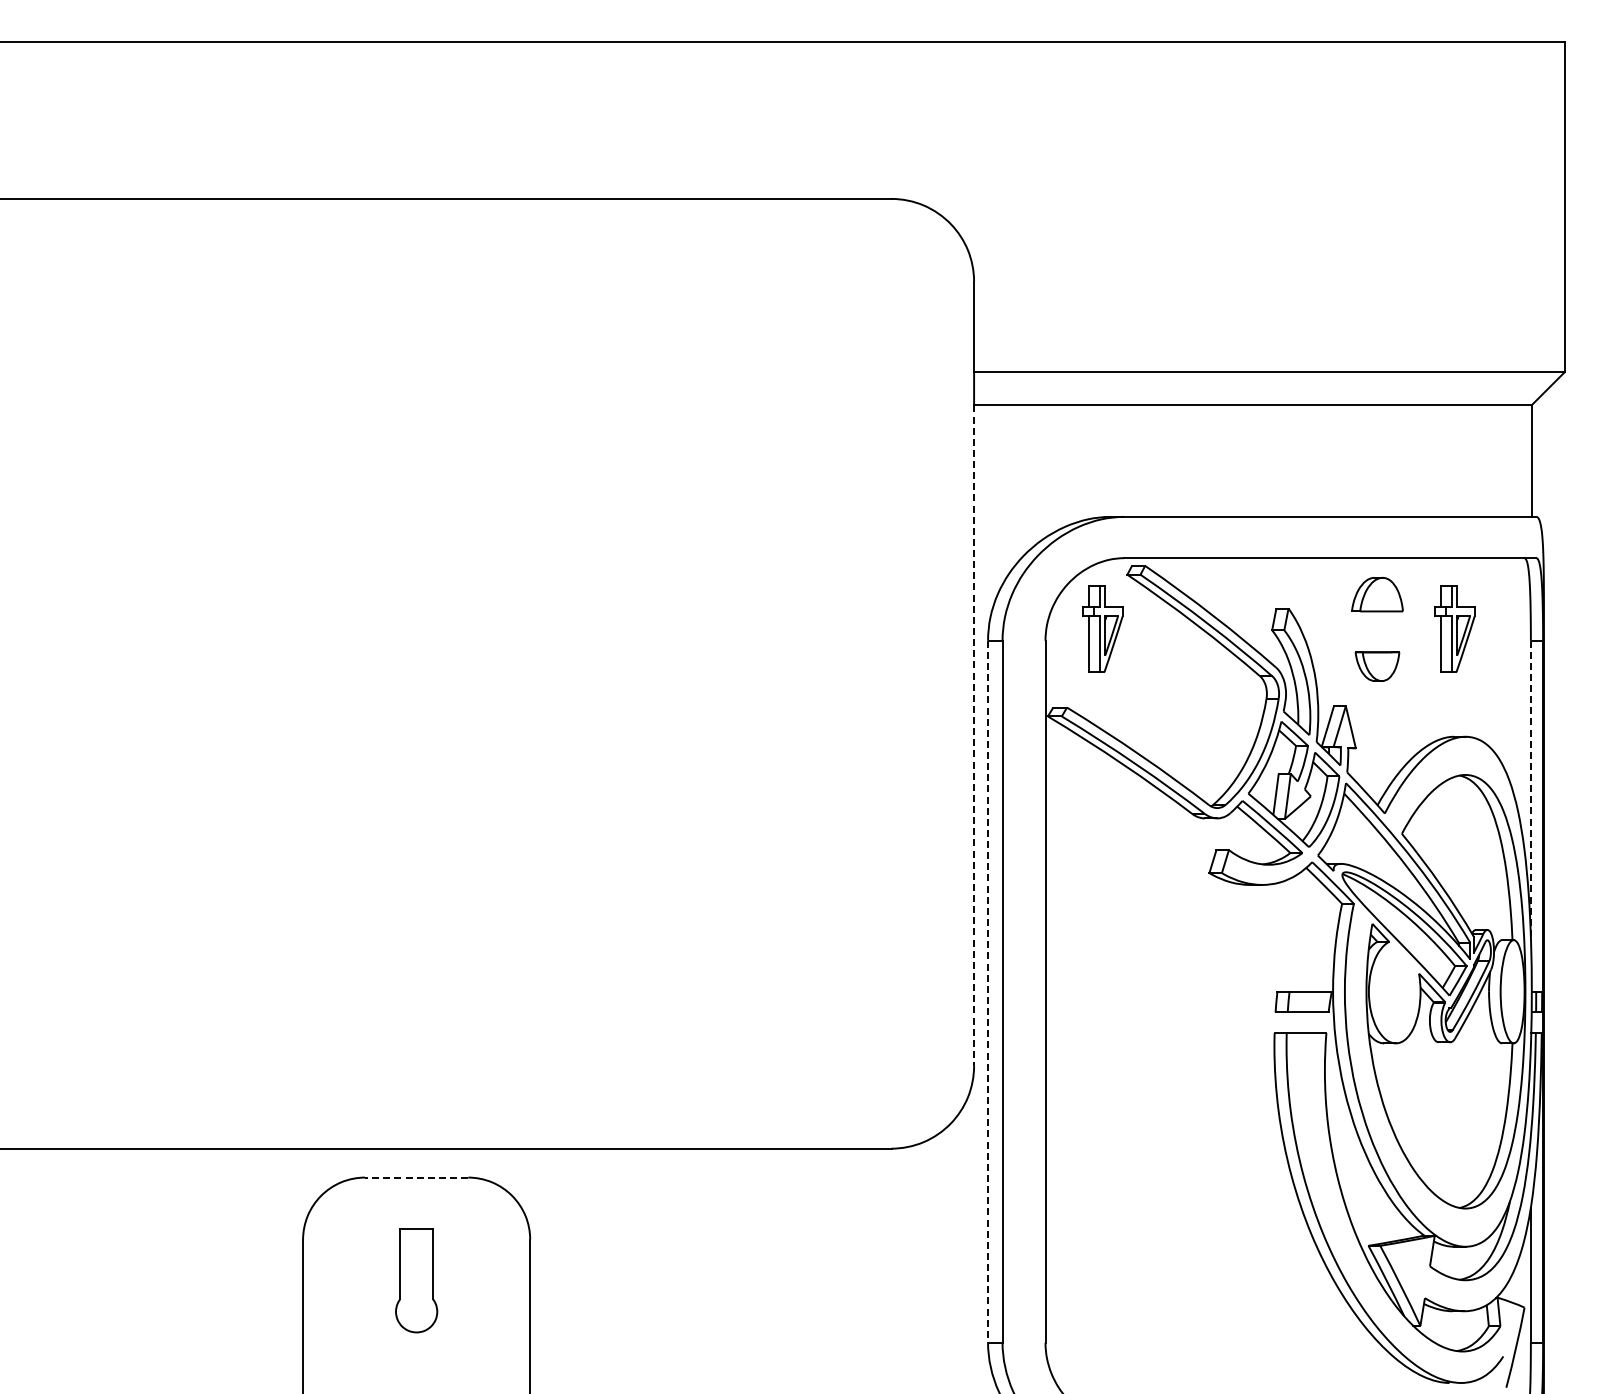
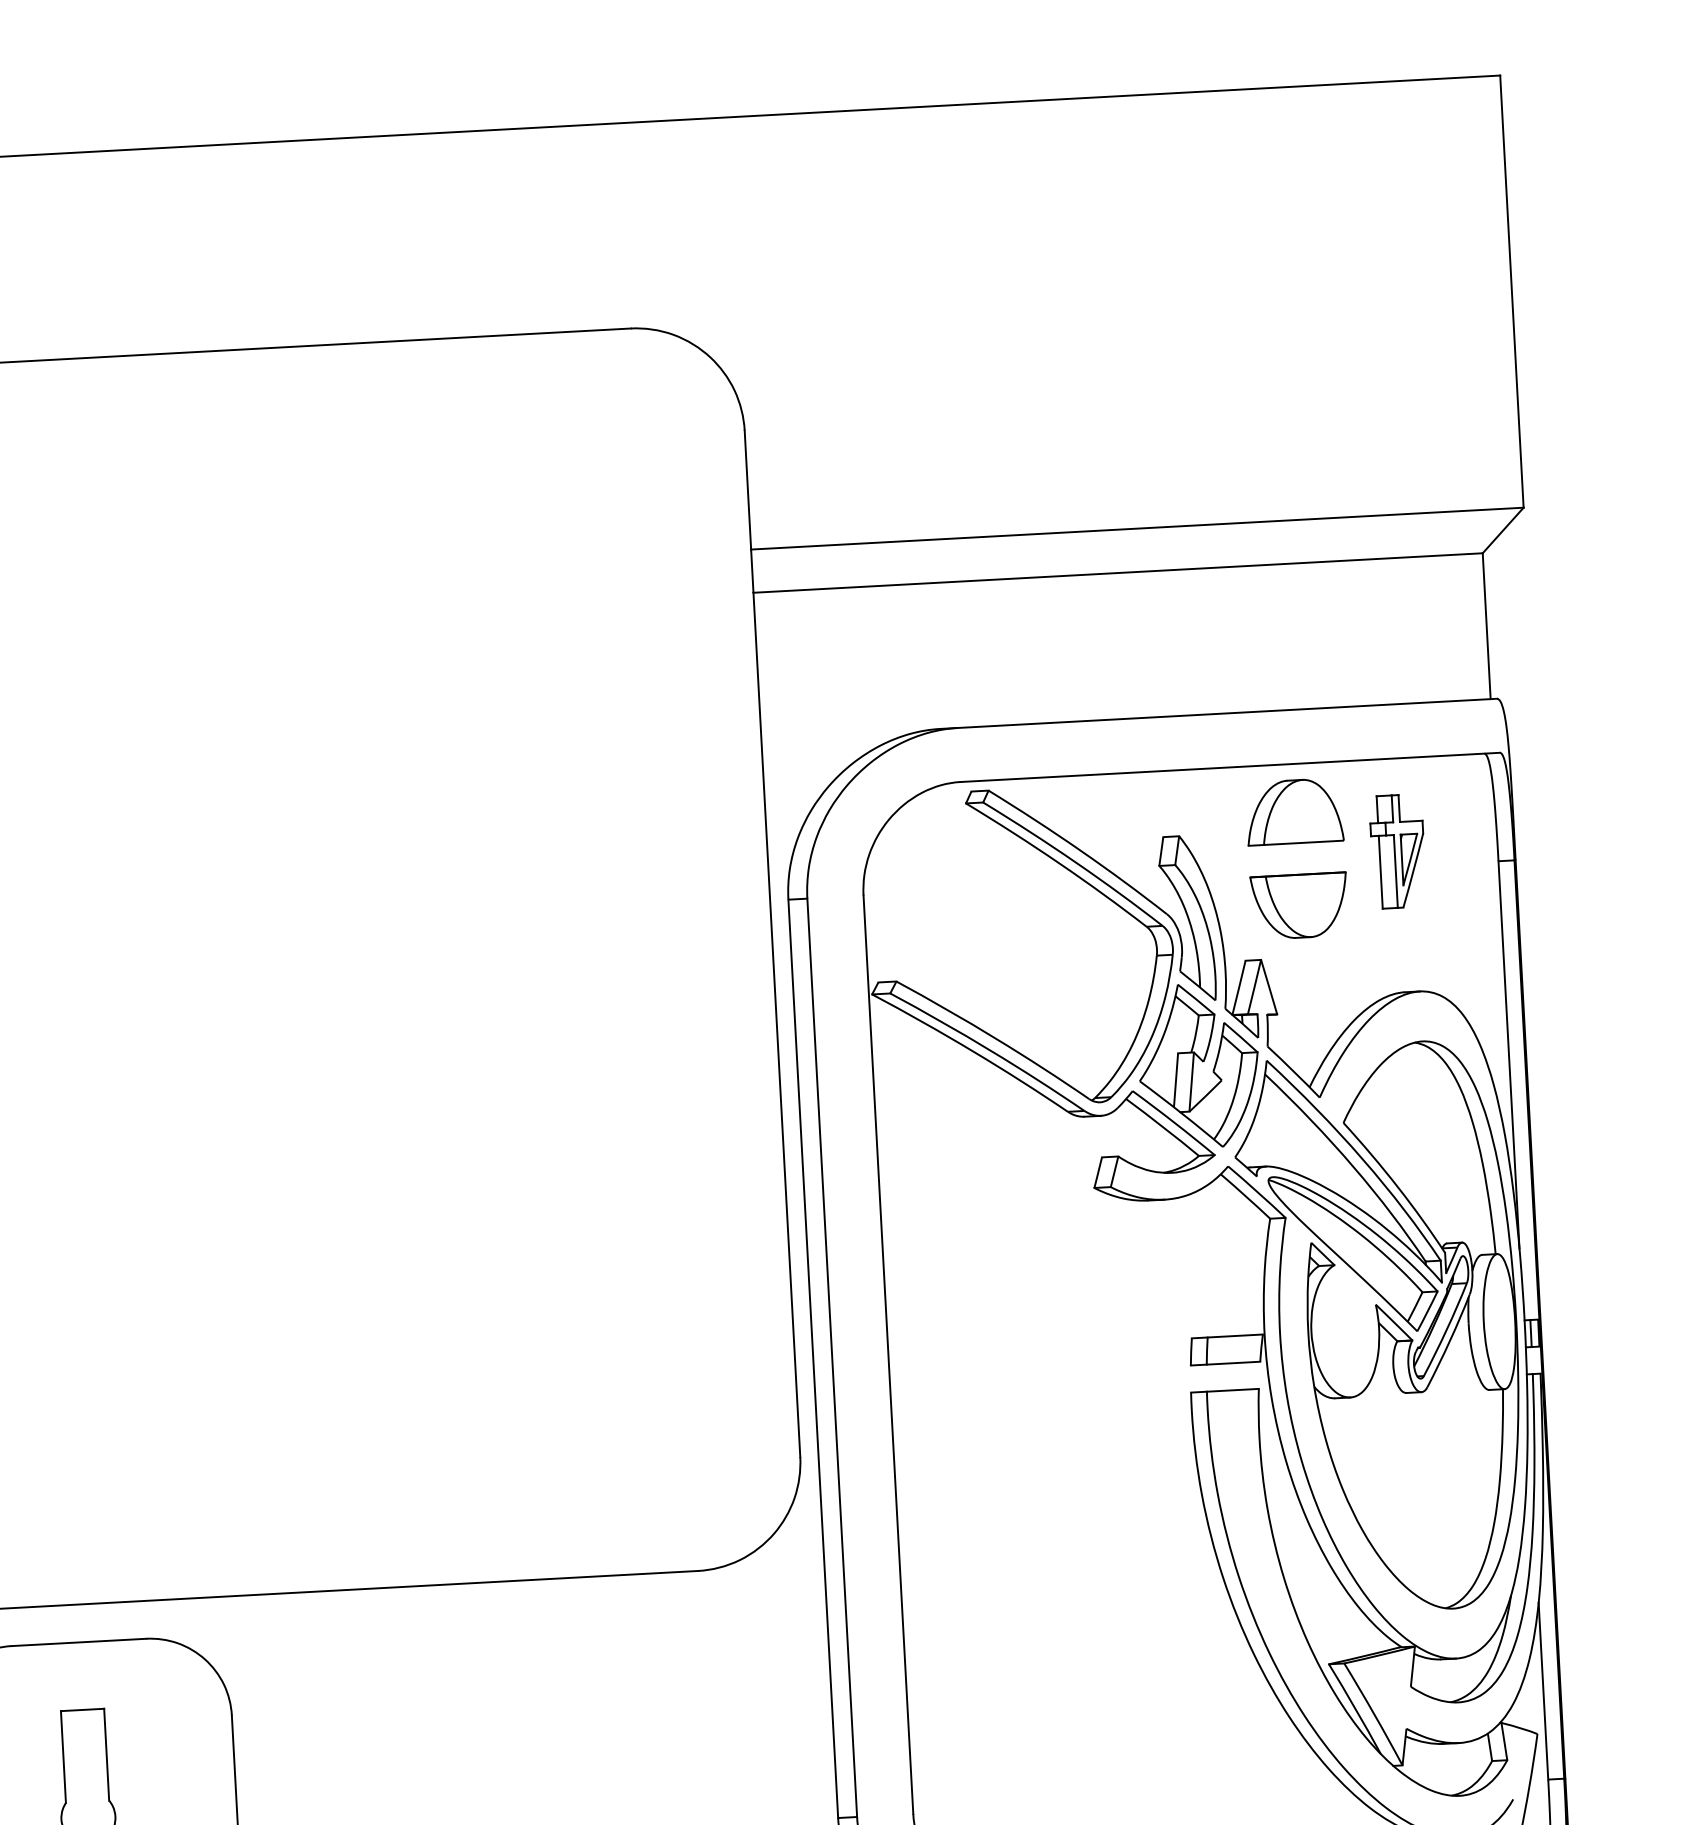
part: (1377, 594) -> (1294, 811), size x1.43
part: (1102, 628) -> (937, 875), removed
part: (1377, 666) -> (1299, 905), size x1.67
line: (974, 736) -> (777, 1025), dashed -> solid
line: (1530, 788) -> (1508, 1054), dashed -> solid
line: (988, 991) -> (813, 1358), dashed -> solid
line: (416, 1177) -> (78, 1642), dashed -> solid

